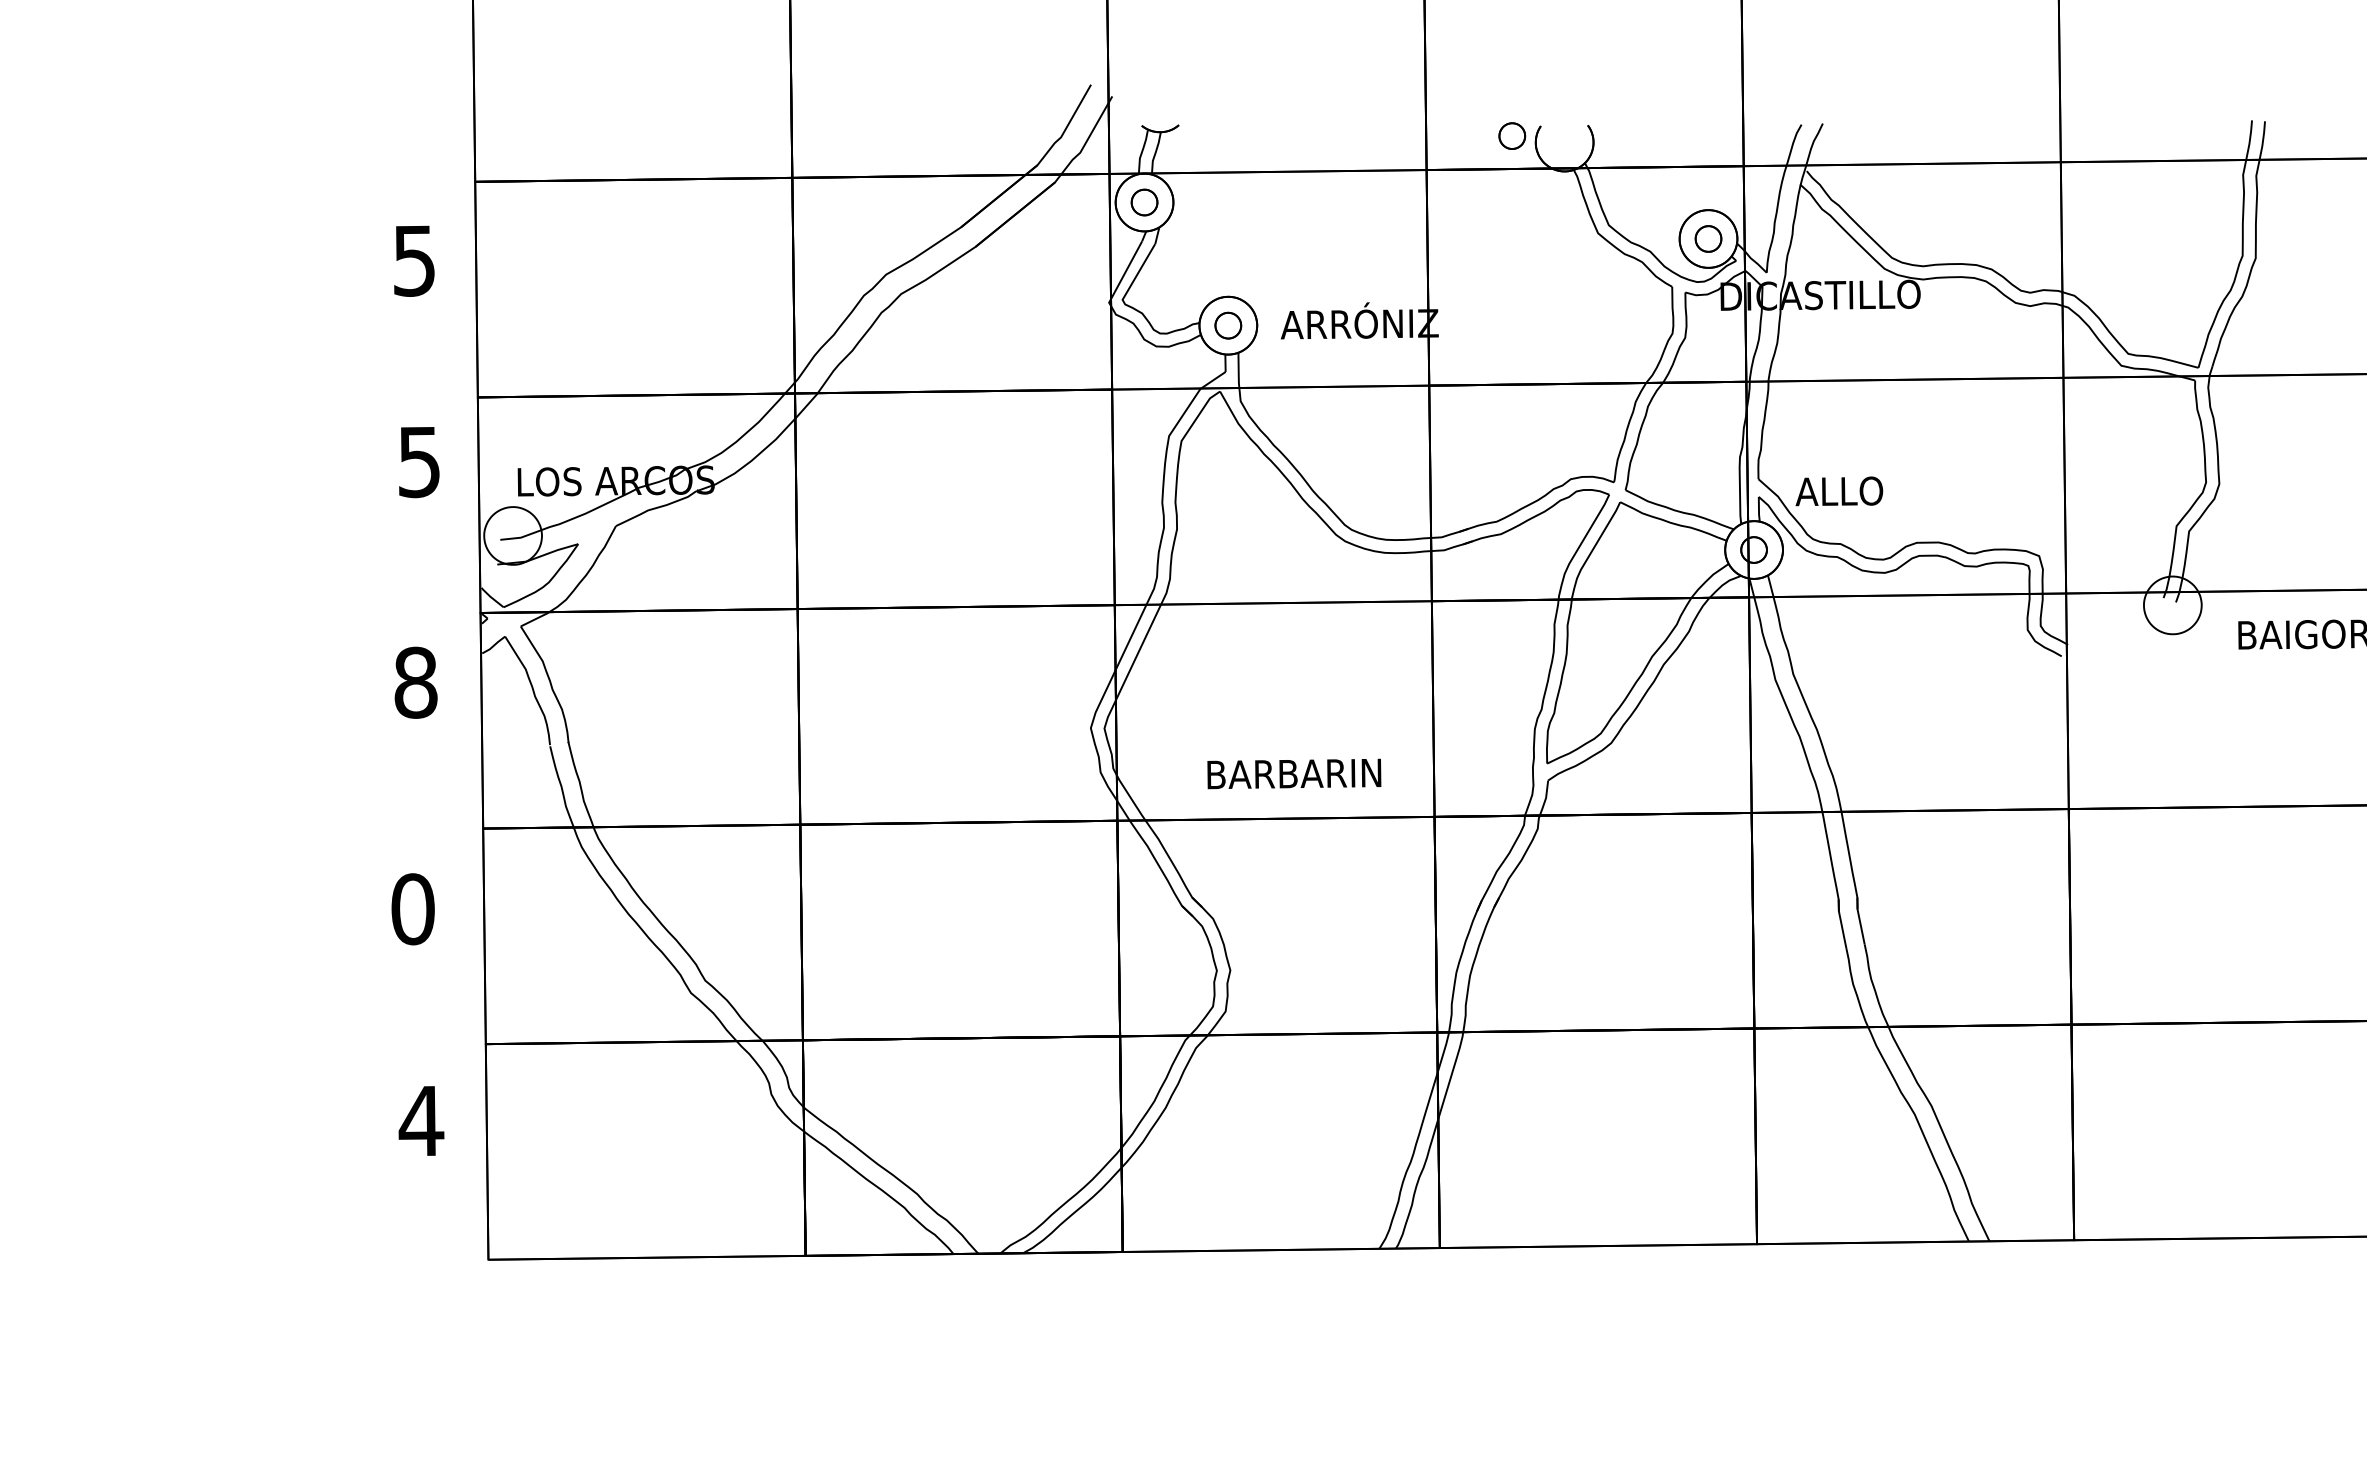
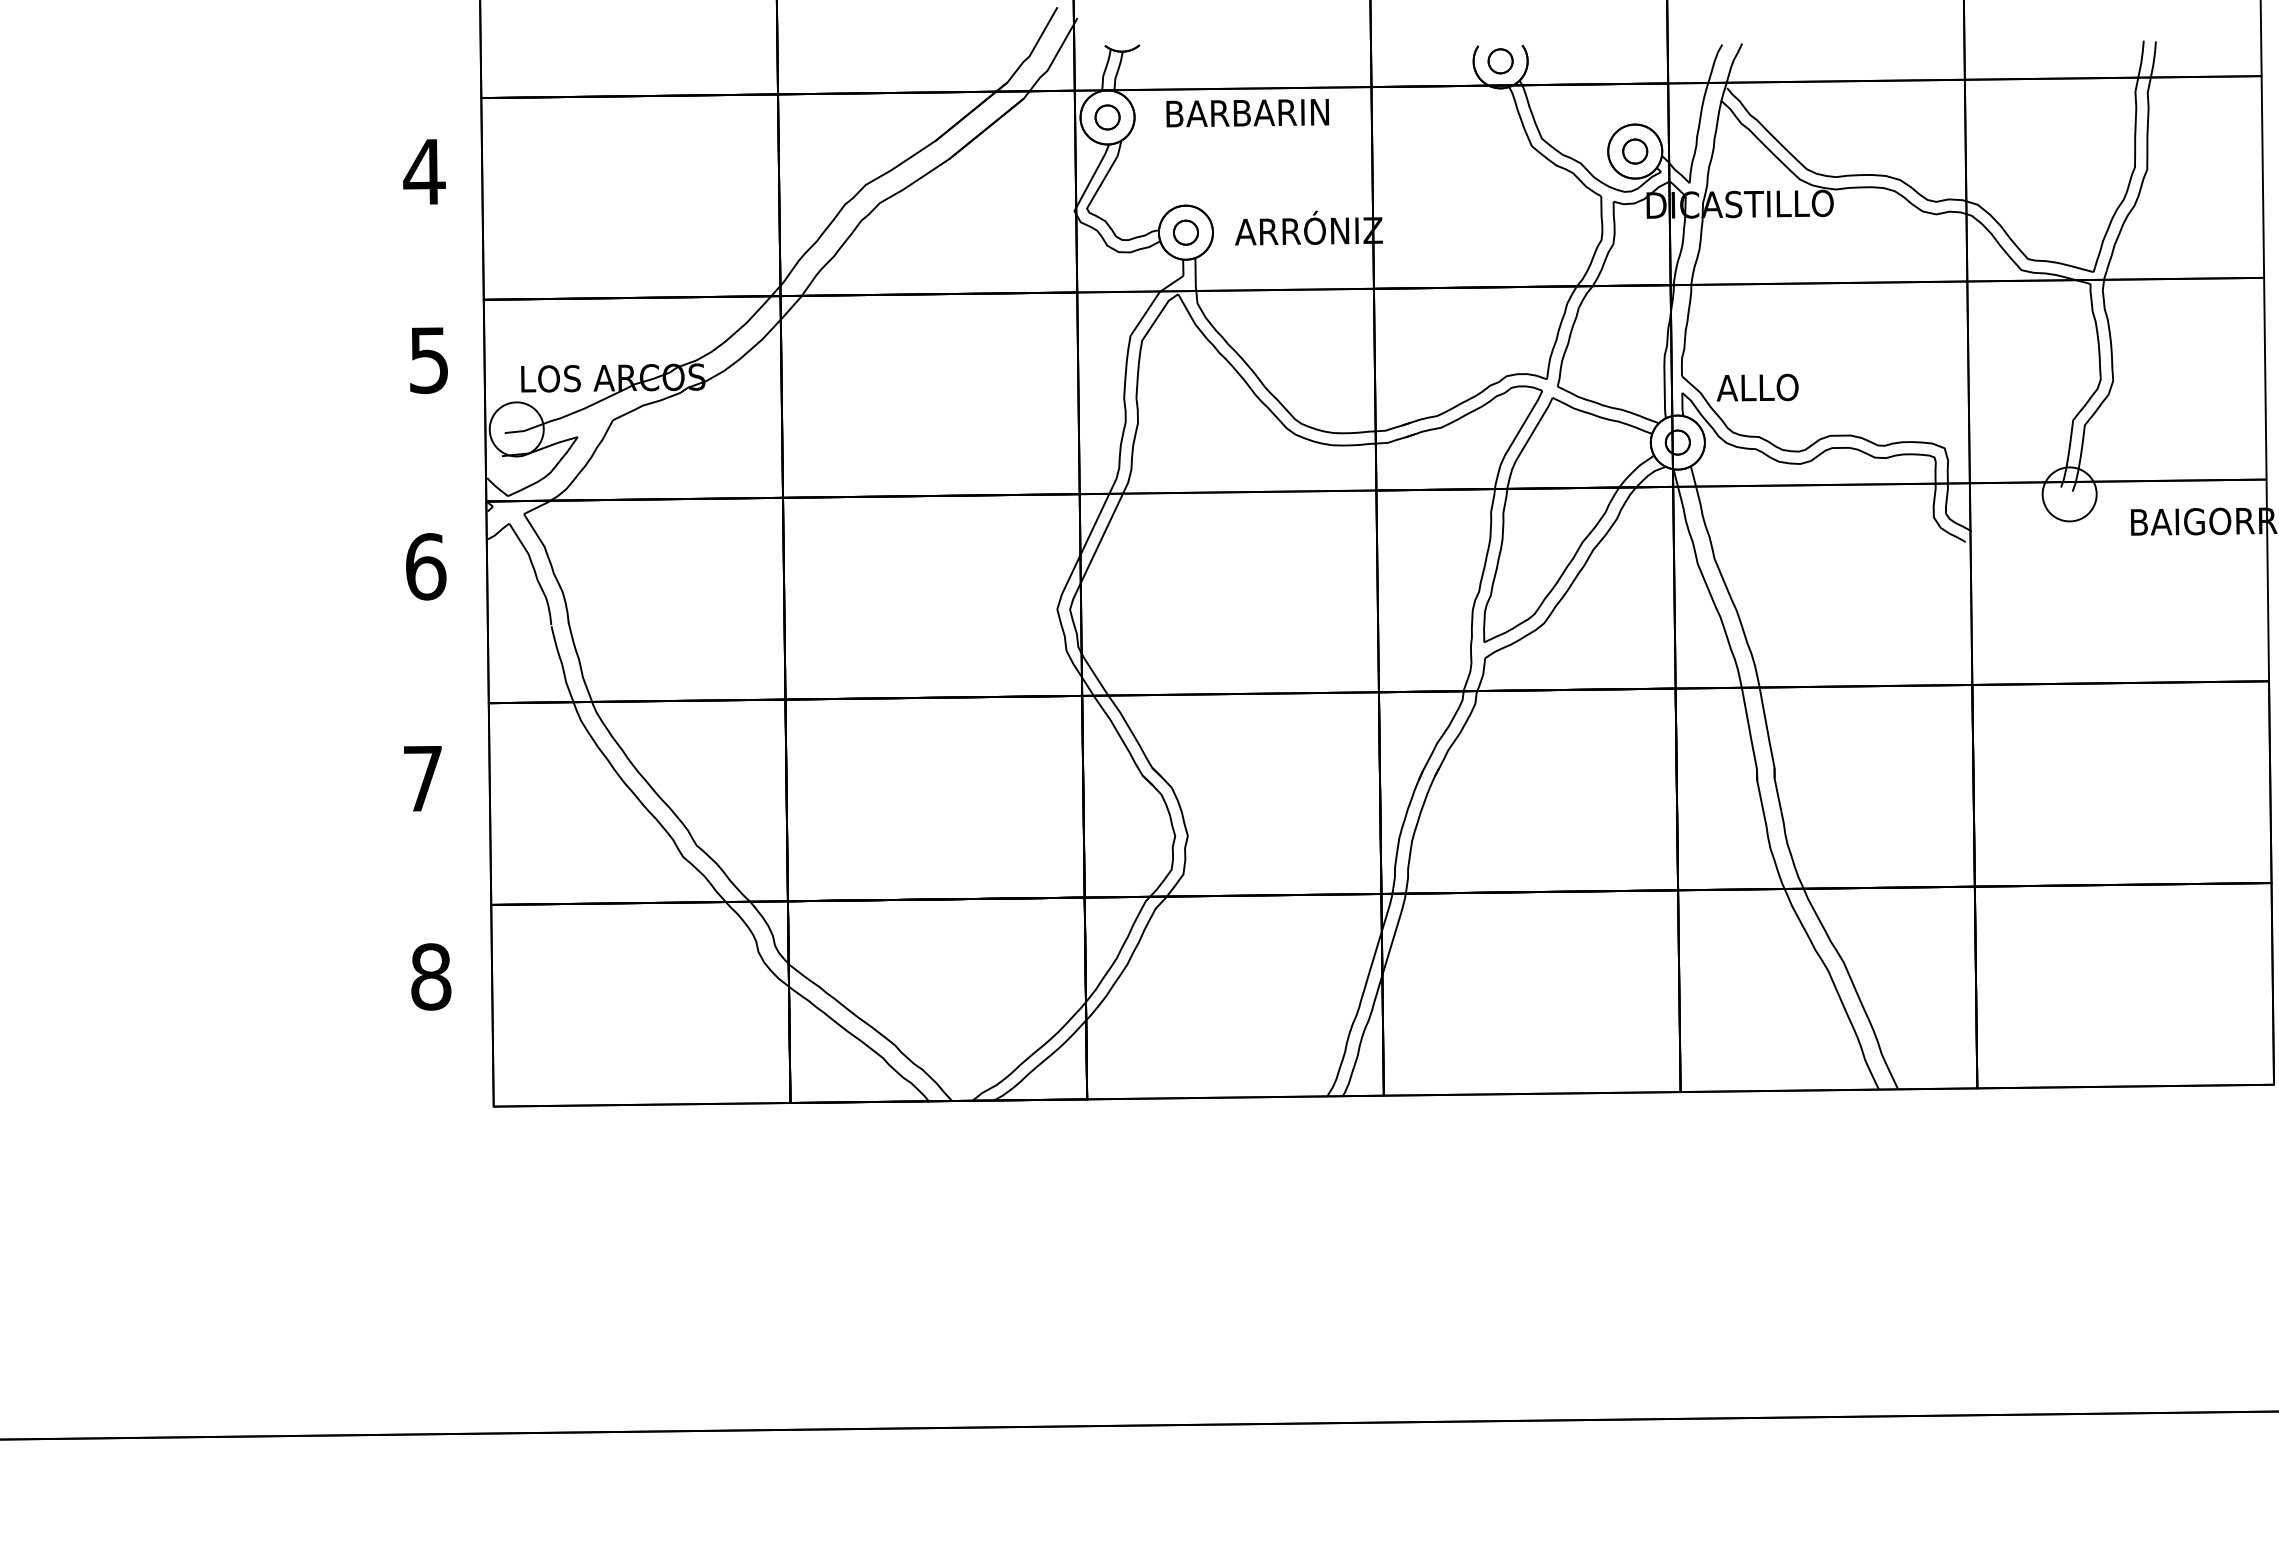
part: (1512, 136) -> (1500, 61), moved
text: (414, 261) -> (424, 172), 5 -> 4
text: (416, 682) -> (426, 566), 8 -> 6
text: (1294, 774) -> (1247, 113), moved
text: (413, 909) -> (423, 778), 0 -> 7
text: (420, 1120) -> (430, 976), 4 -> 8

